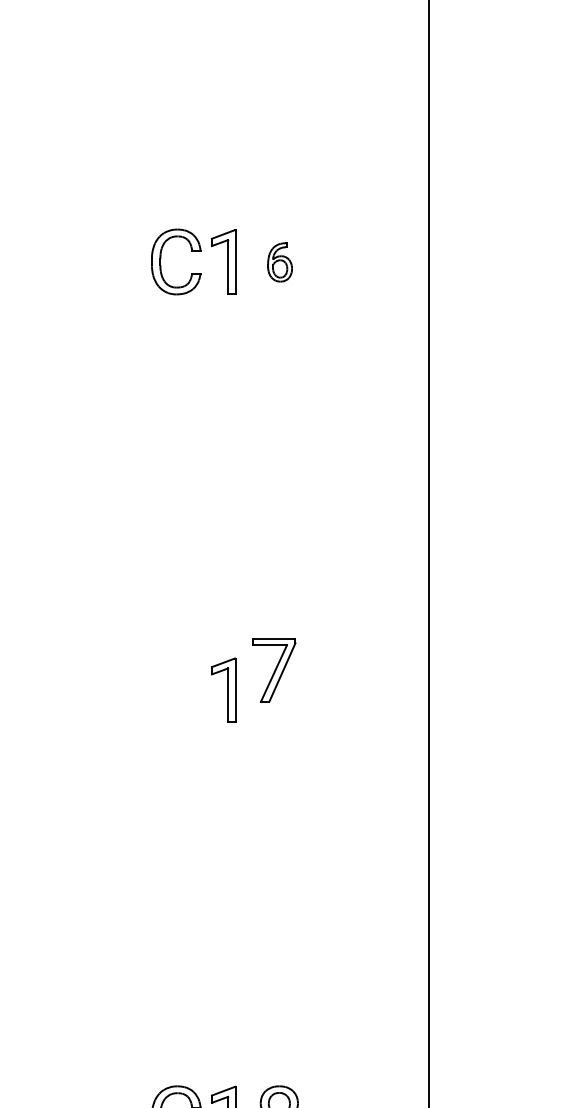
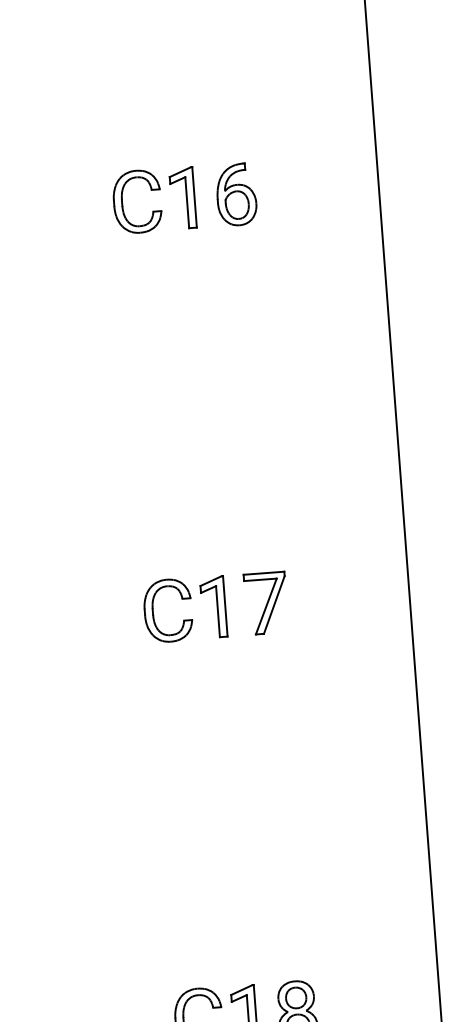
part: (279, 262) -> (235, 194), size x1.67
part: (274, 670) -> (266, 603), moved
part: (161, 687) -> (153, 609), added

